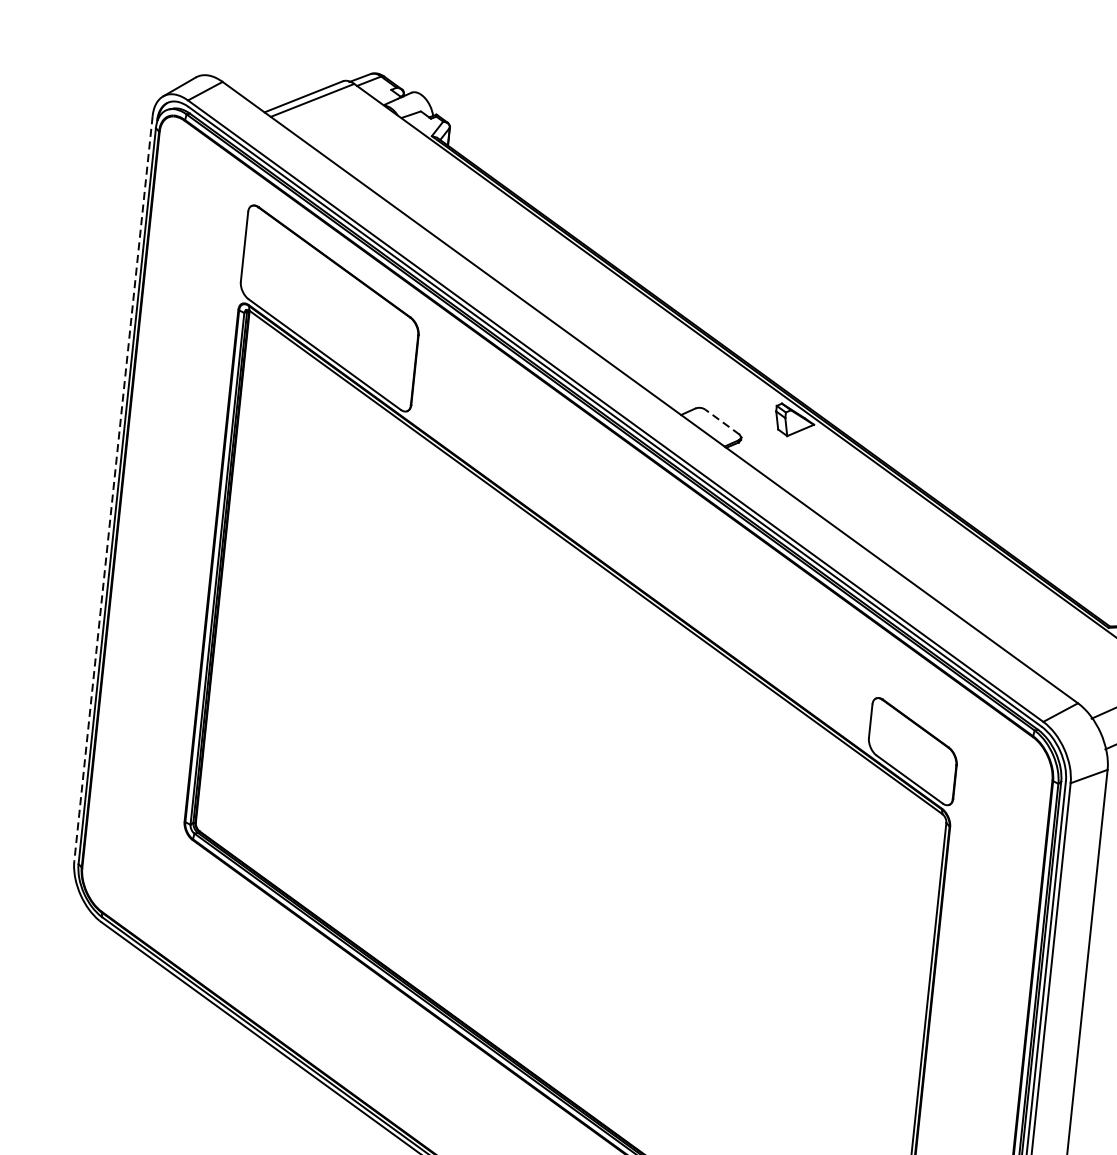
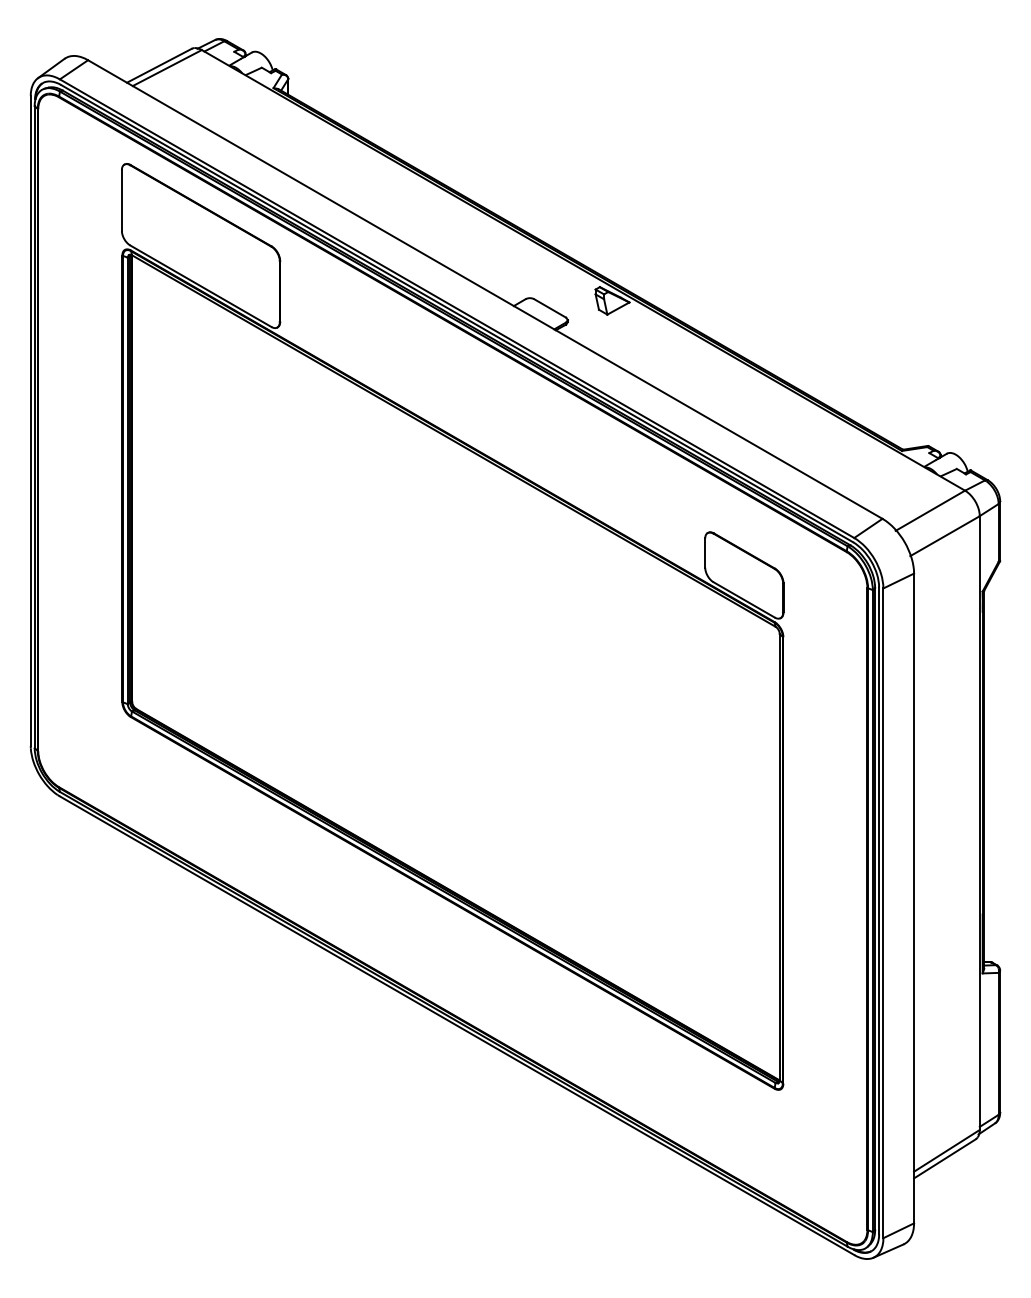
line: (721, 422) -> (549, 308), dashed -> solid
line: (113, 489) -> (30, 421), dashed -> solid

